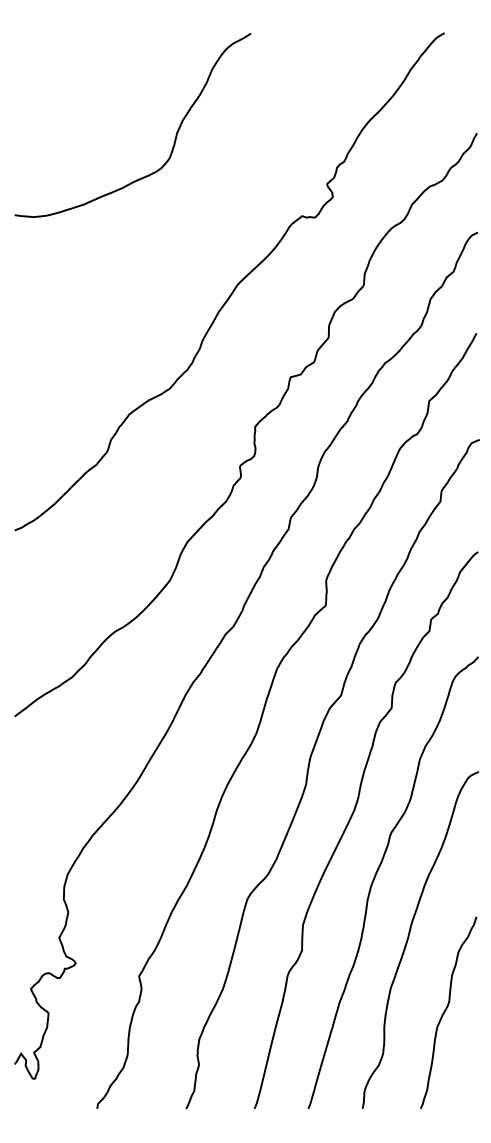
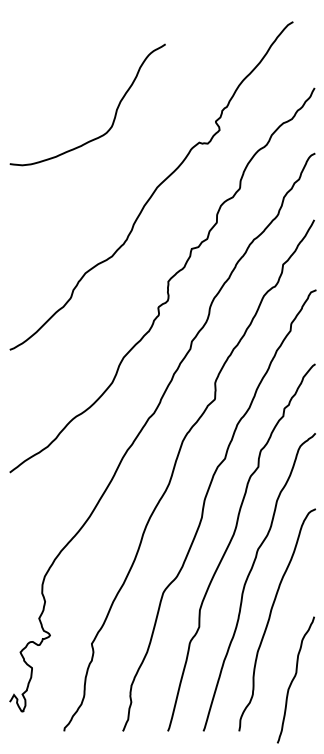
curve: (174, 133) -> (115, 110), moved
curve: (446, 1012) -> (294, 679), moved

